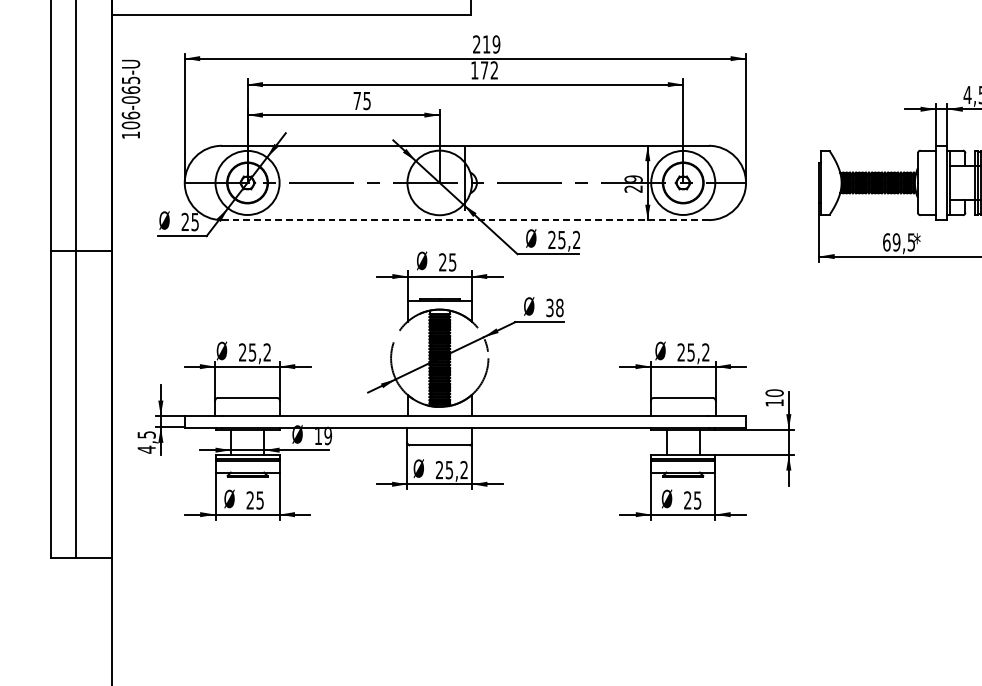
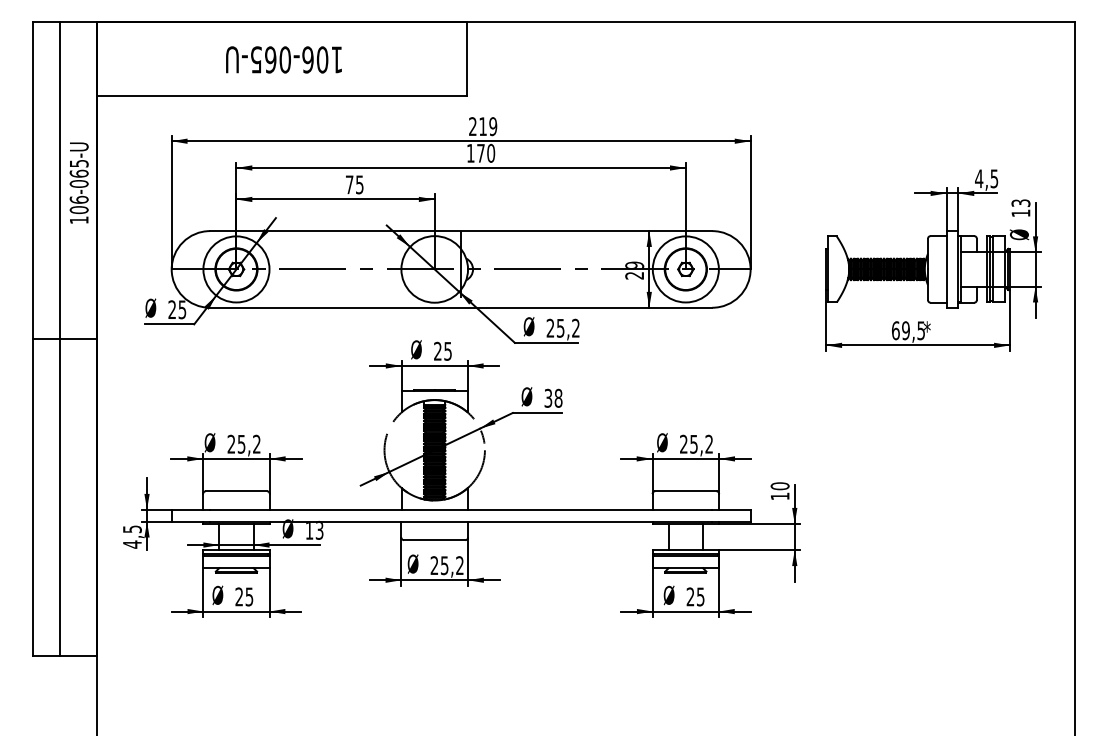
text: (494, 70) -> (491, 153), 172 -> 170
text: (130, 98) -> (78, 182), moved
line: (465, 219) -> (461, 307), dashed -> solid
text: (328, 437) -> (319, 531), 19 -> 13

